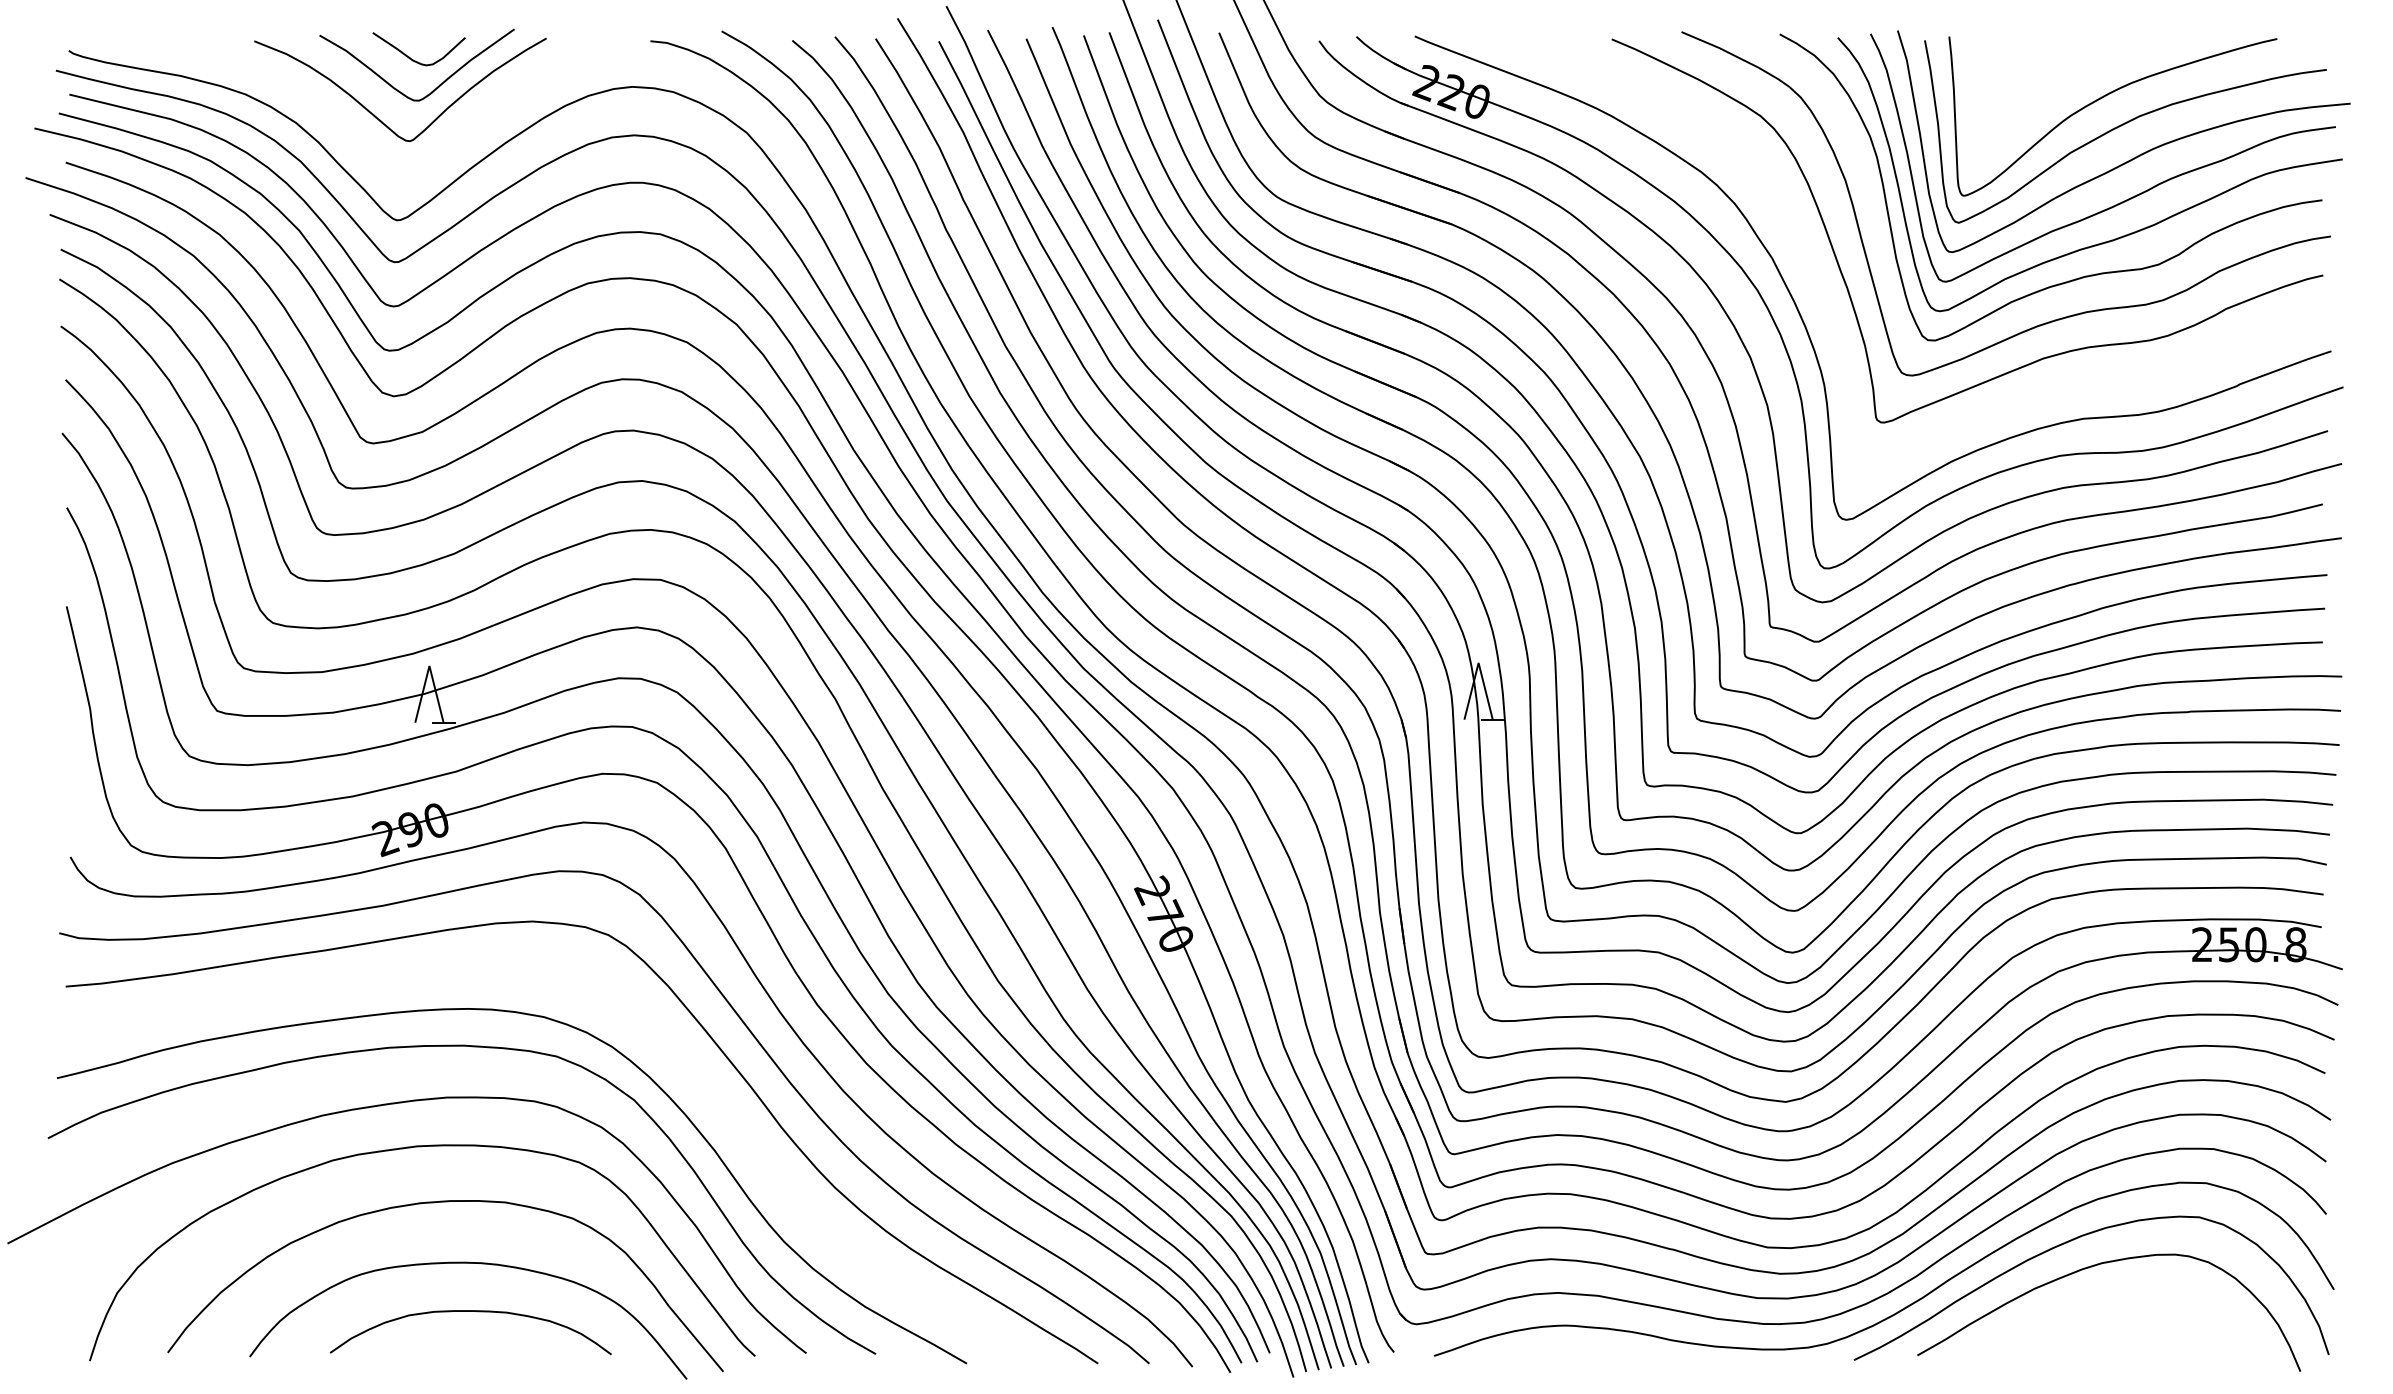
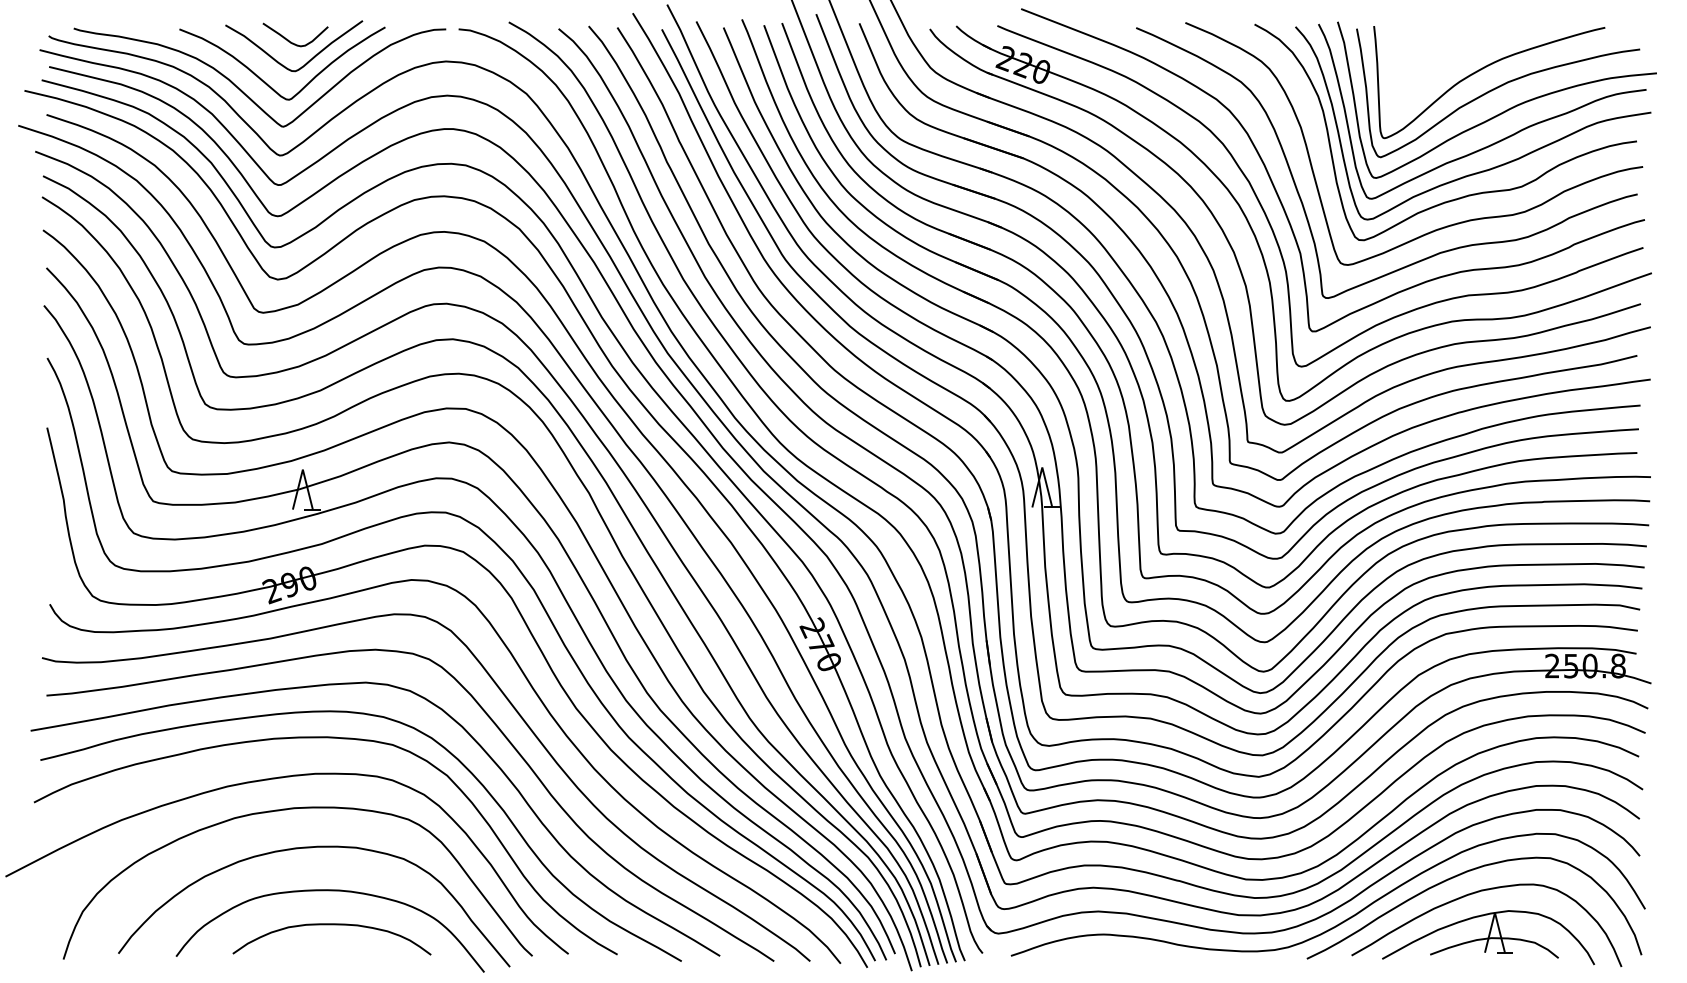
curve: (350, 134) -> (247, 95), added
curve: (1813, 275) -> (1278, 194), added
curve: (648, 1026) -> (457, 723), added
part: (2111, 1329) -> (1488, 937), added

